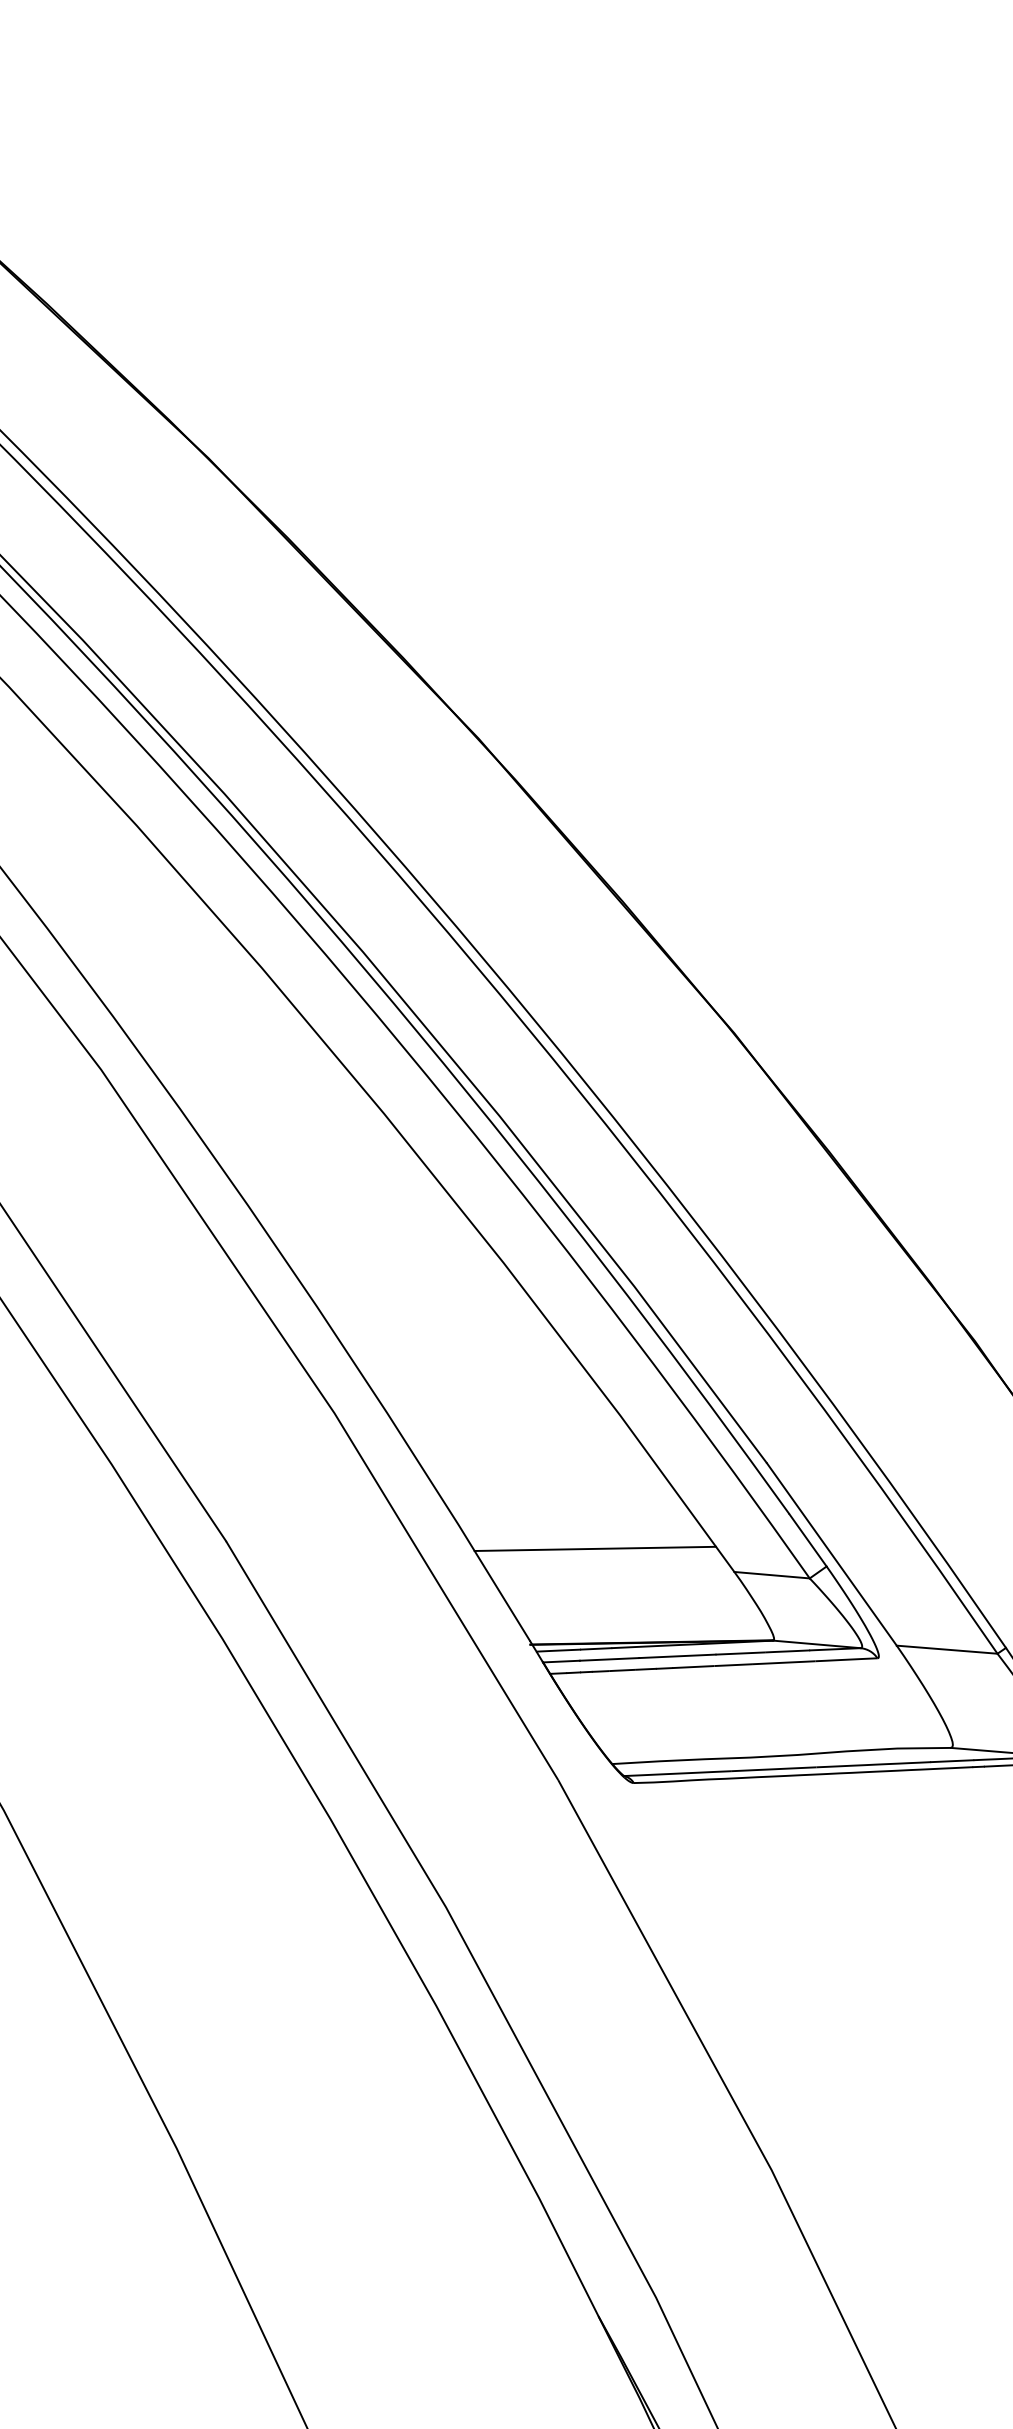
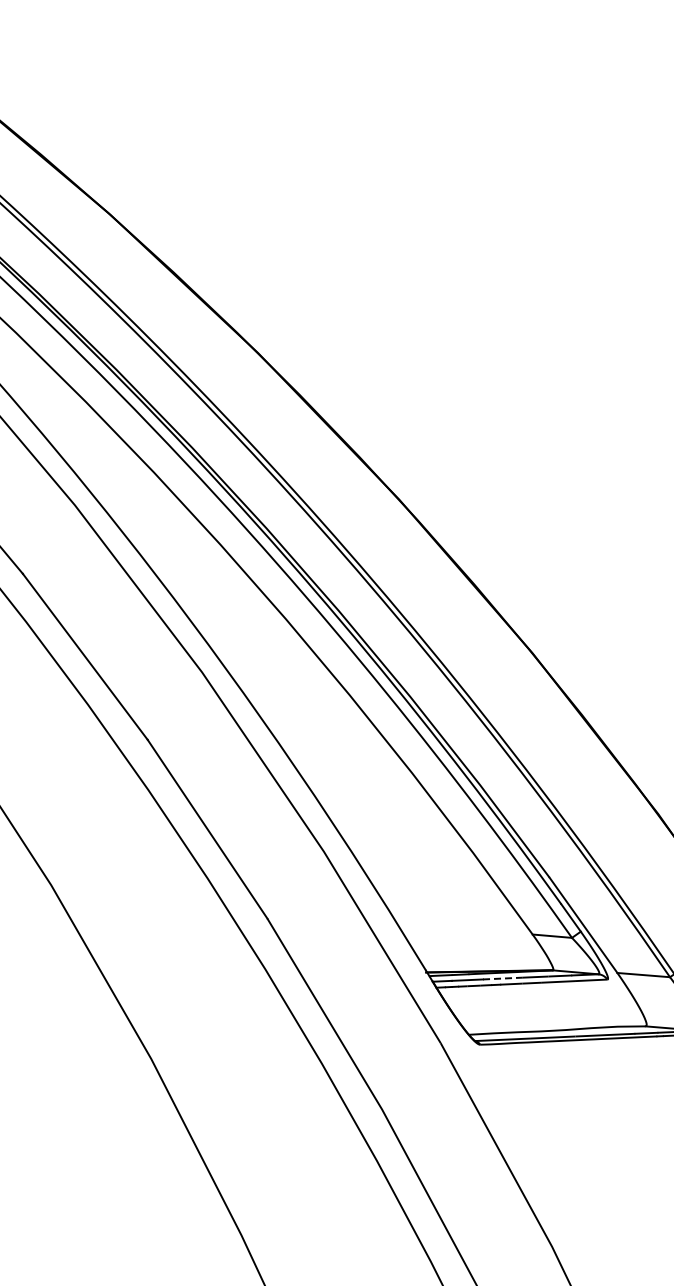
line: (596, 1548) -> (460, 922), removed
line: (676, 1656) -> (502, 978), solid -> dashed

